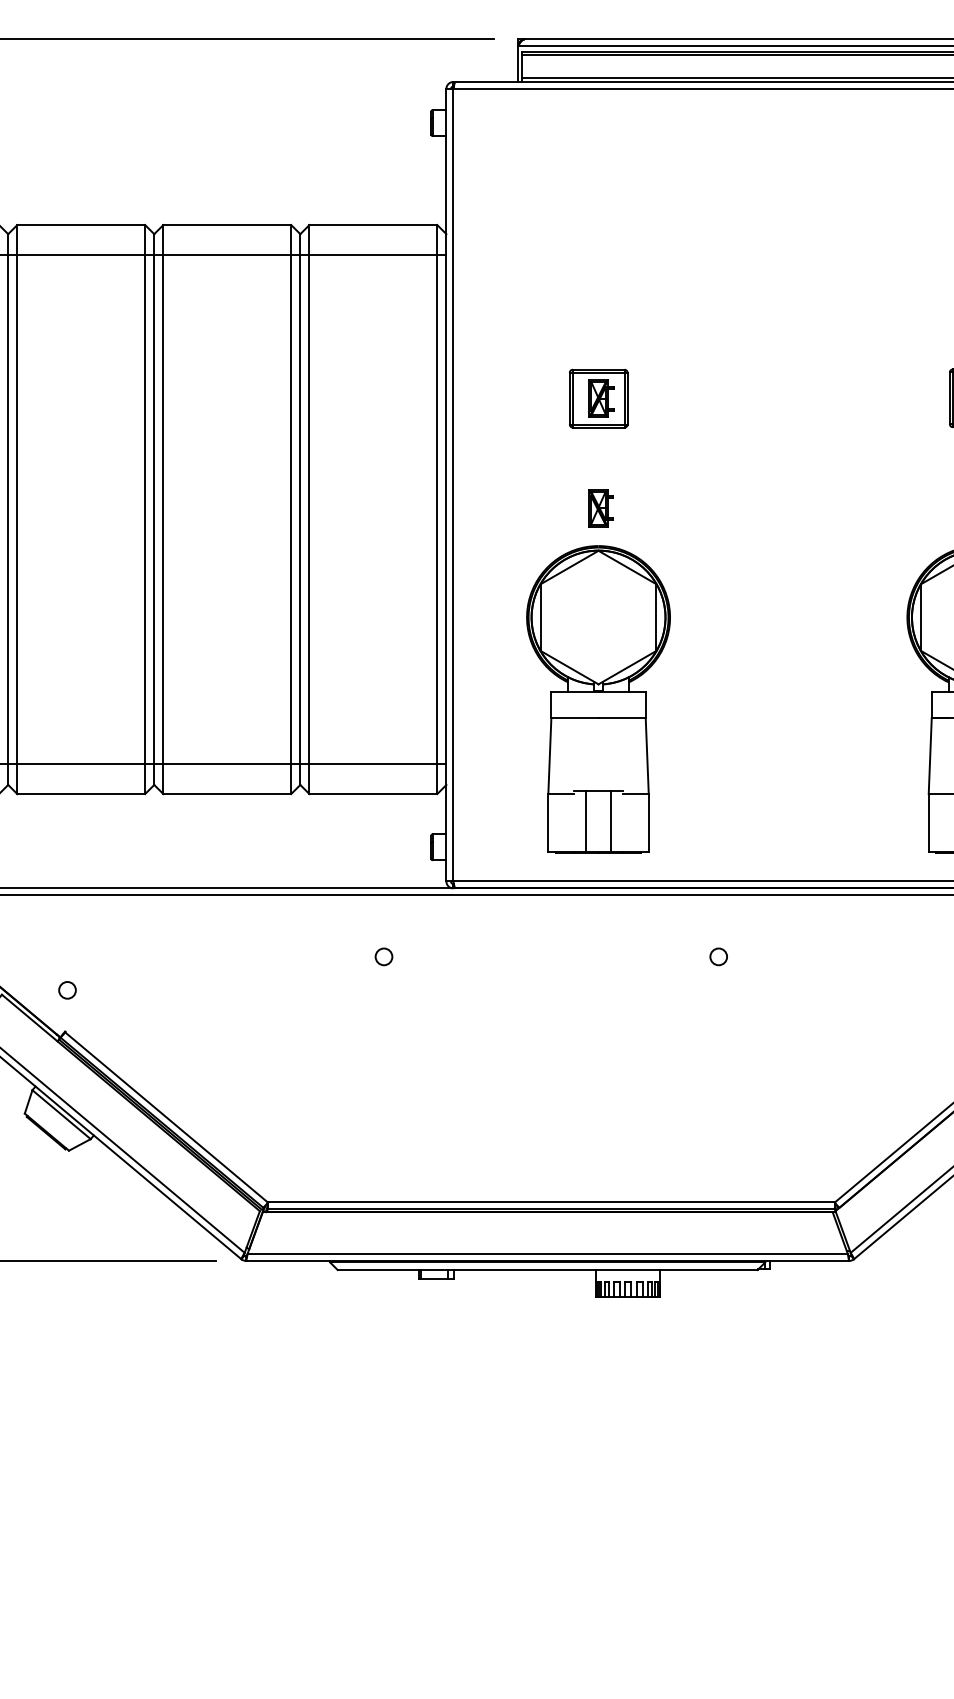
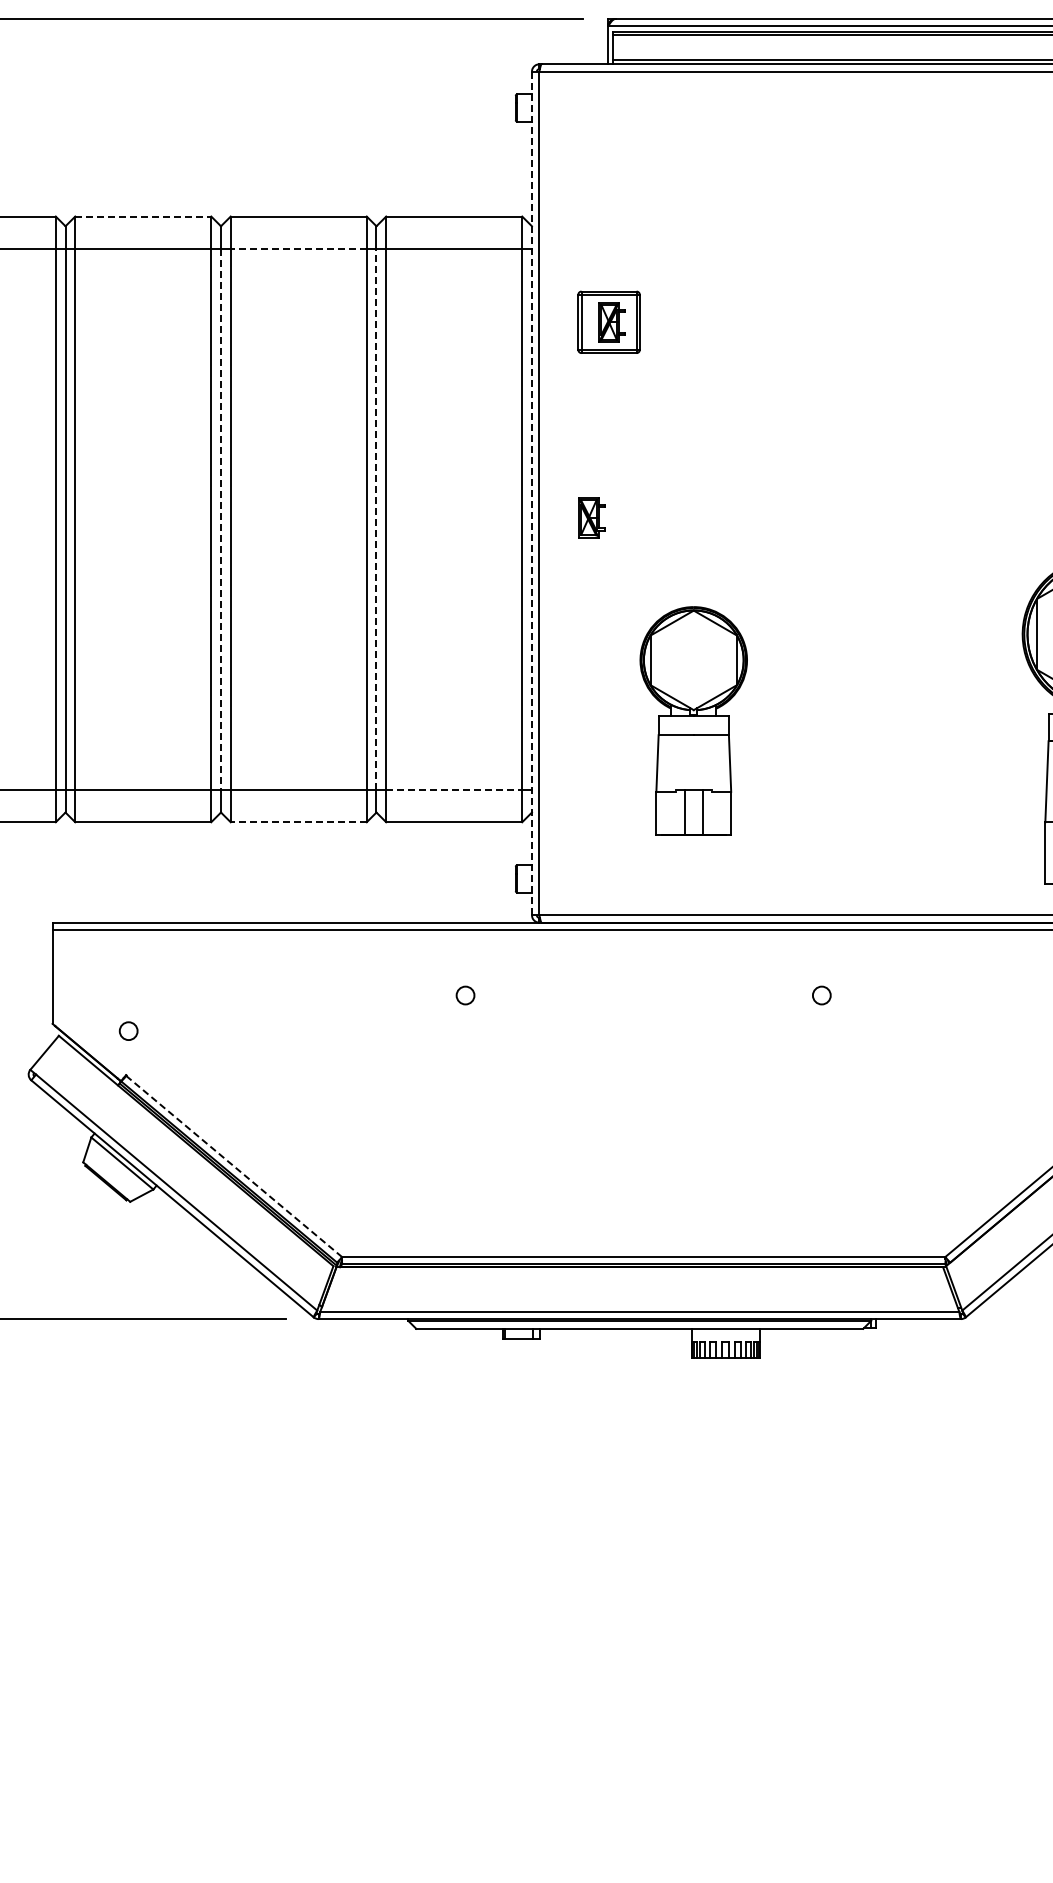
line: (81, 224) -> (143, 216), solid -> dashed
line: (227, 255) -> (298, 248), solid -> dashed
part: (598, 397) -> (608, 321), moved
line: (445, 485) -> (531, 493), solid -> dashed
part: (600, 507) -> (591, 517), moved
line: (300, 508) -> (376, 518), solid -> dashed
line: (154, 509) -> (221, 519), solid -> dashed
part: (598, 698) -> (693, 720), size x0.7
line: (373, 763) -> (454, 789), solid -> dashed
line: (227, 794) -> (298, 822), solid -> dashed
line: (166, 1117) -> (234, 1166), solid -> dashed

